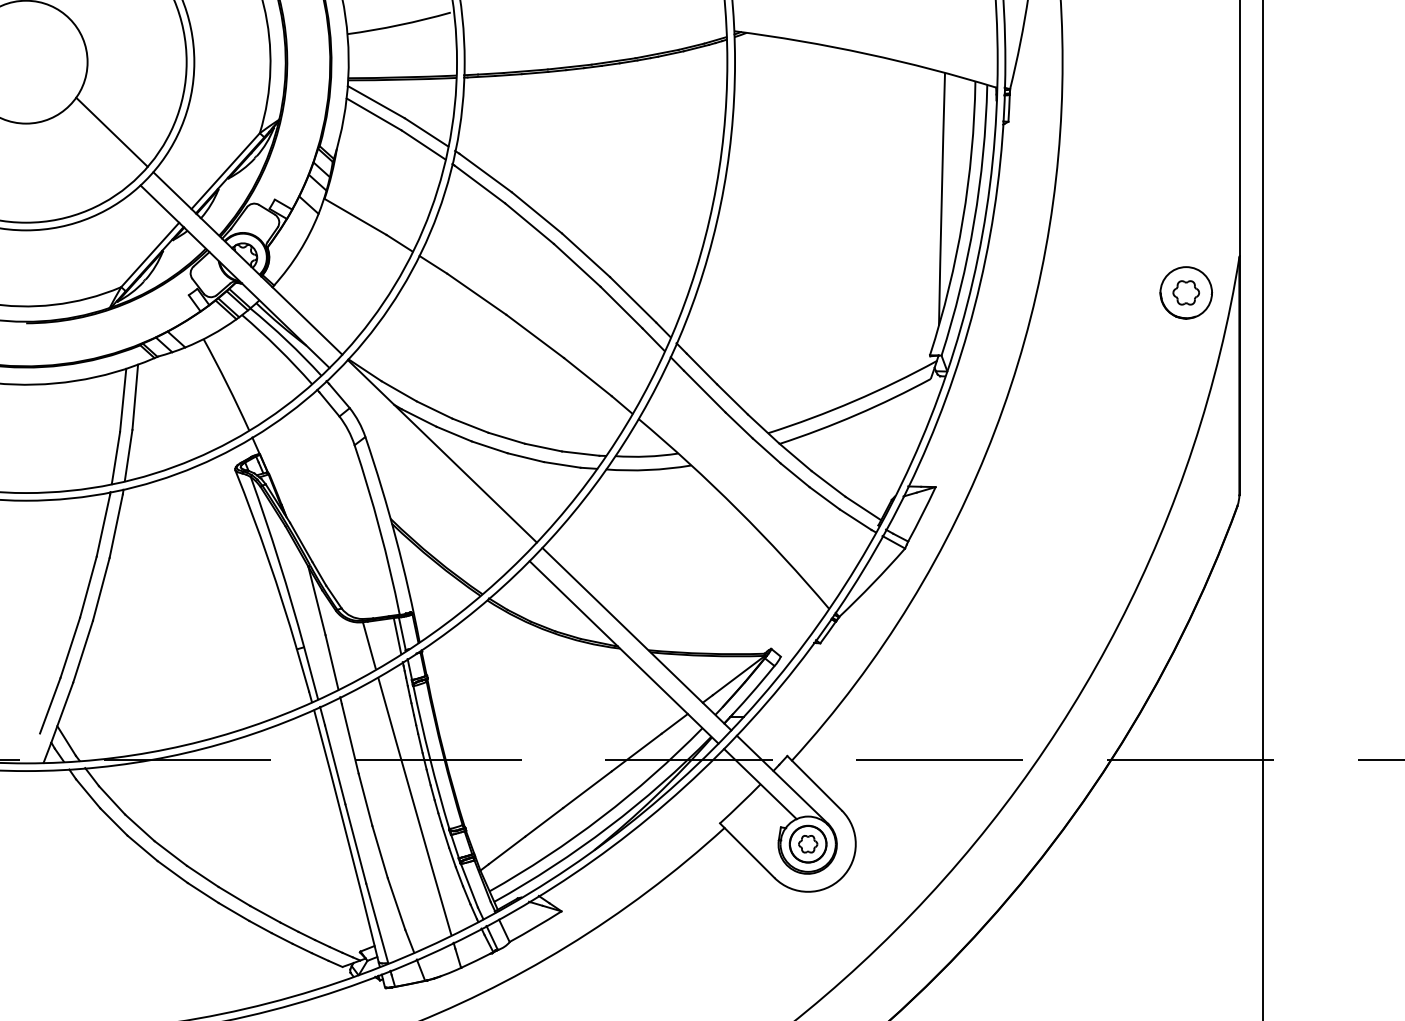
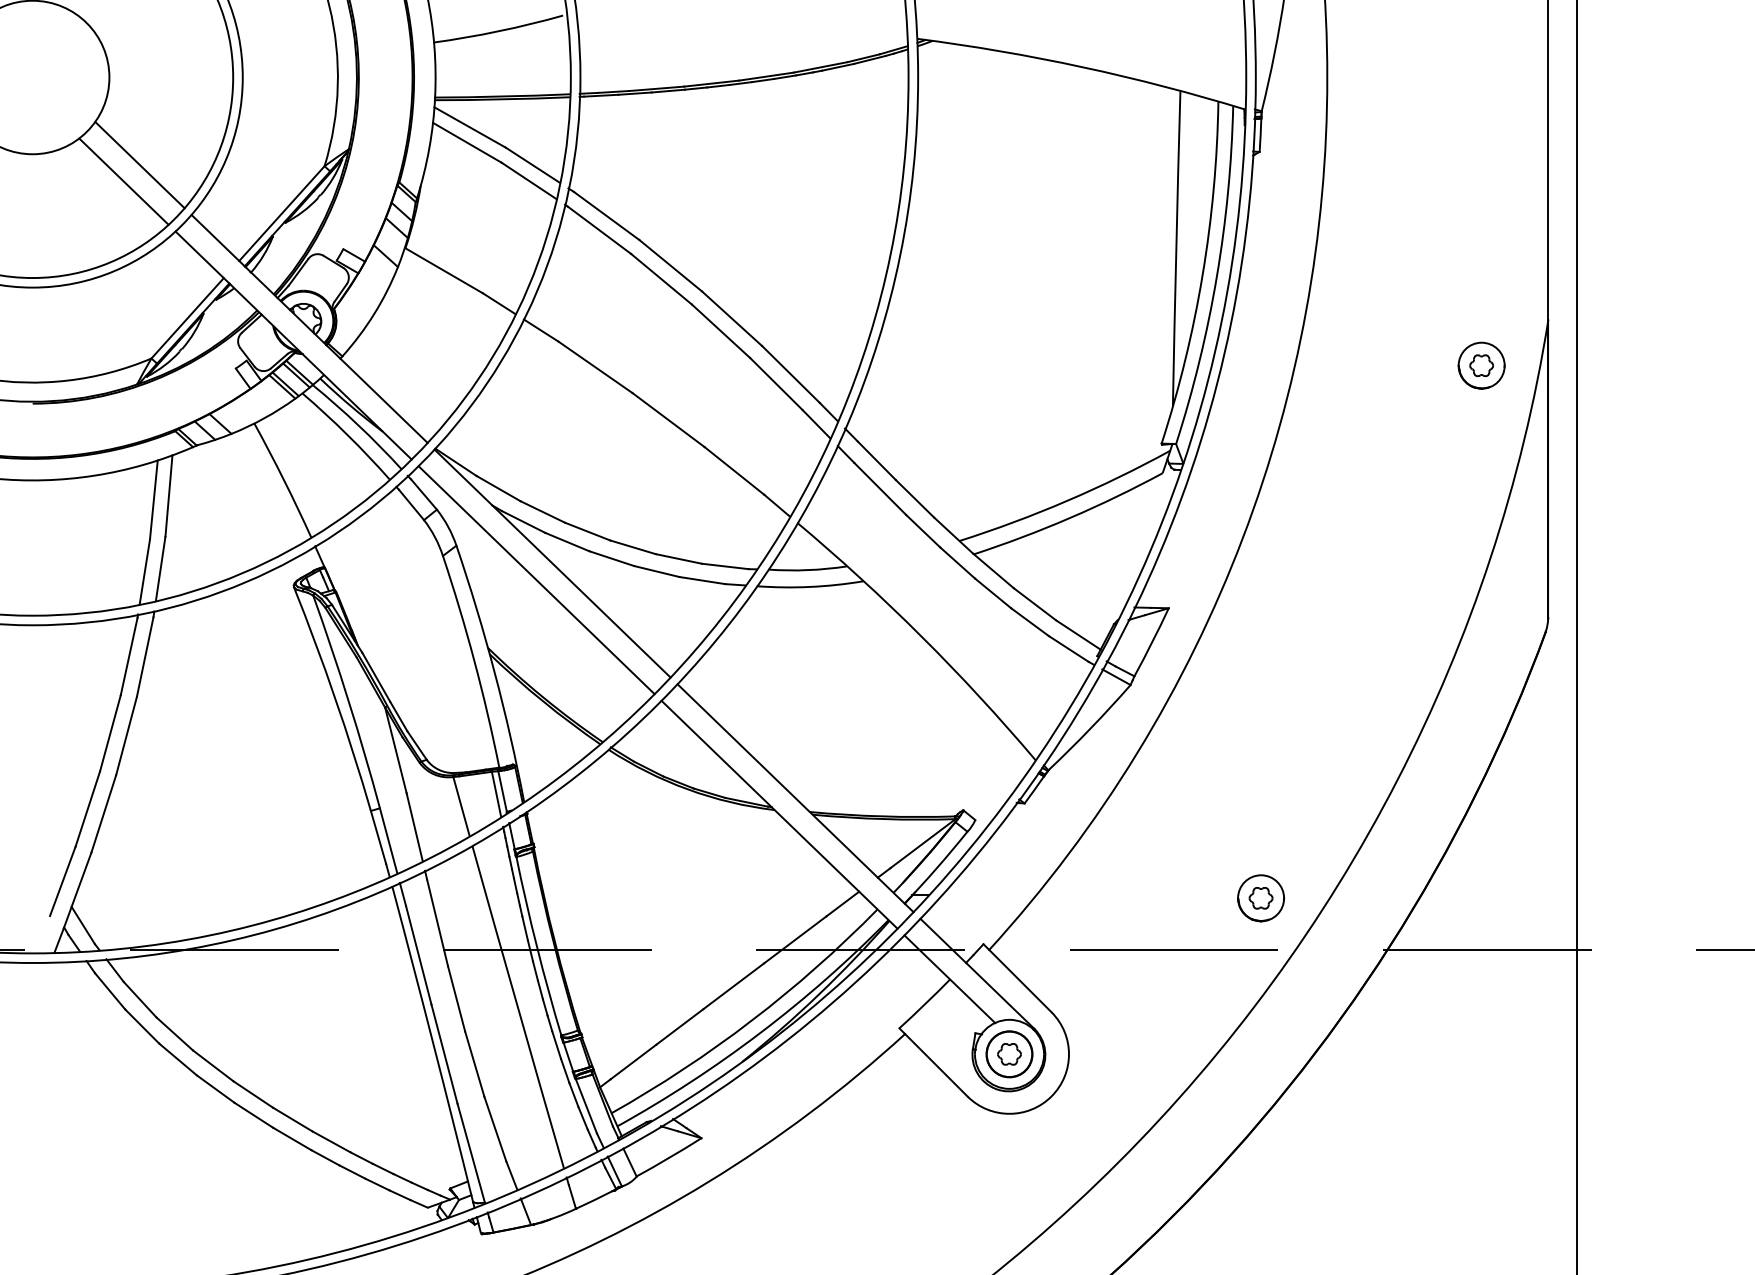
line: (99, 145) -> (124, 181), added
part: (1185, 292) -> (1480, 365), size x0.71
line: (429, 464) -> (536, 580), added
part: (1009, 719) -> (1260, 898), added

